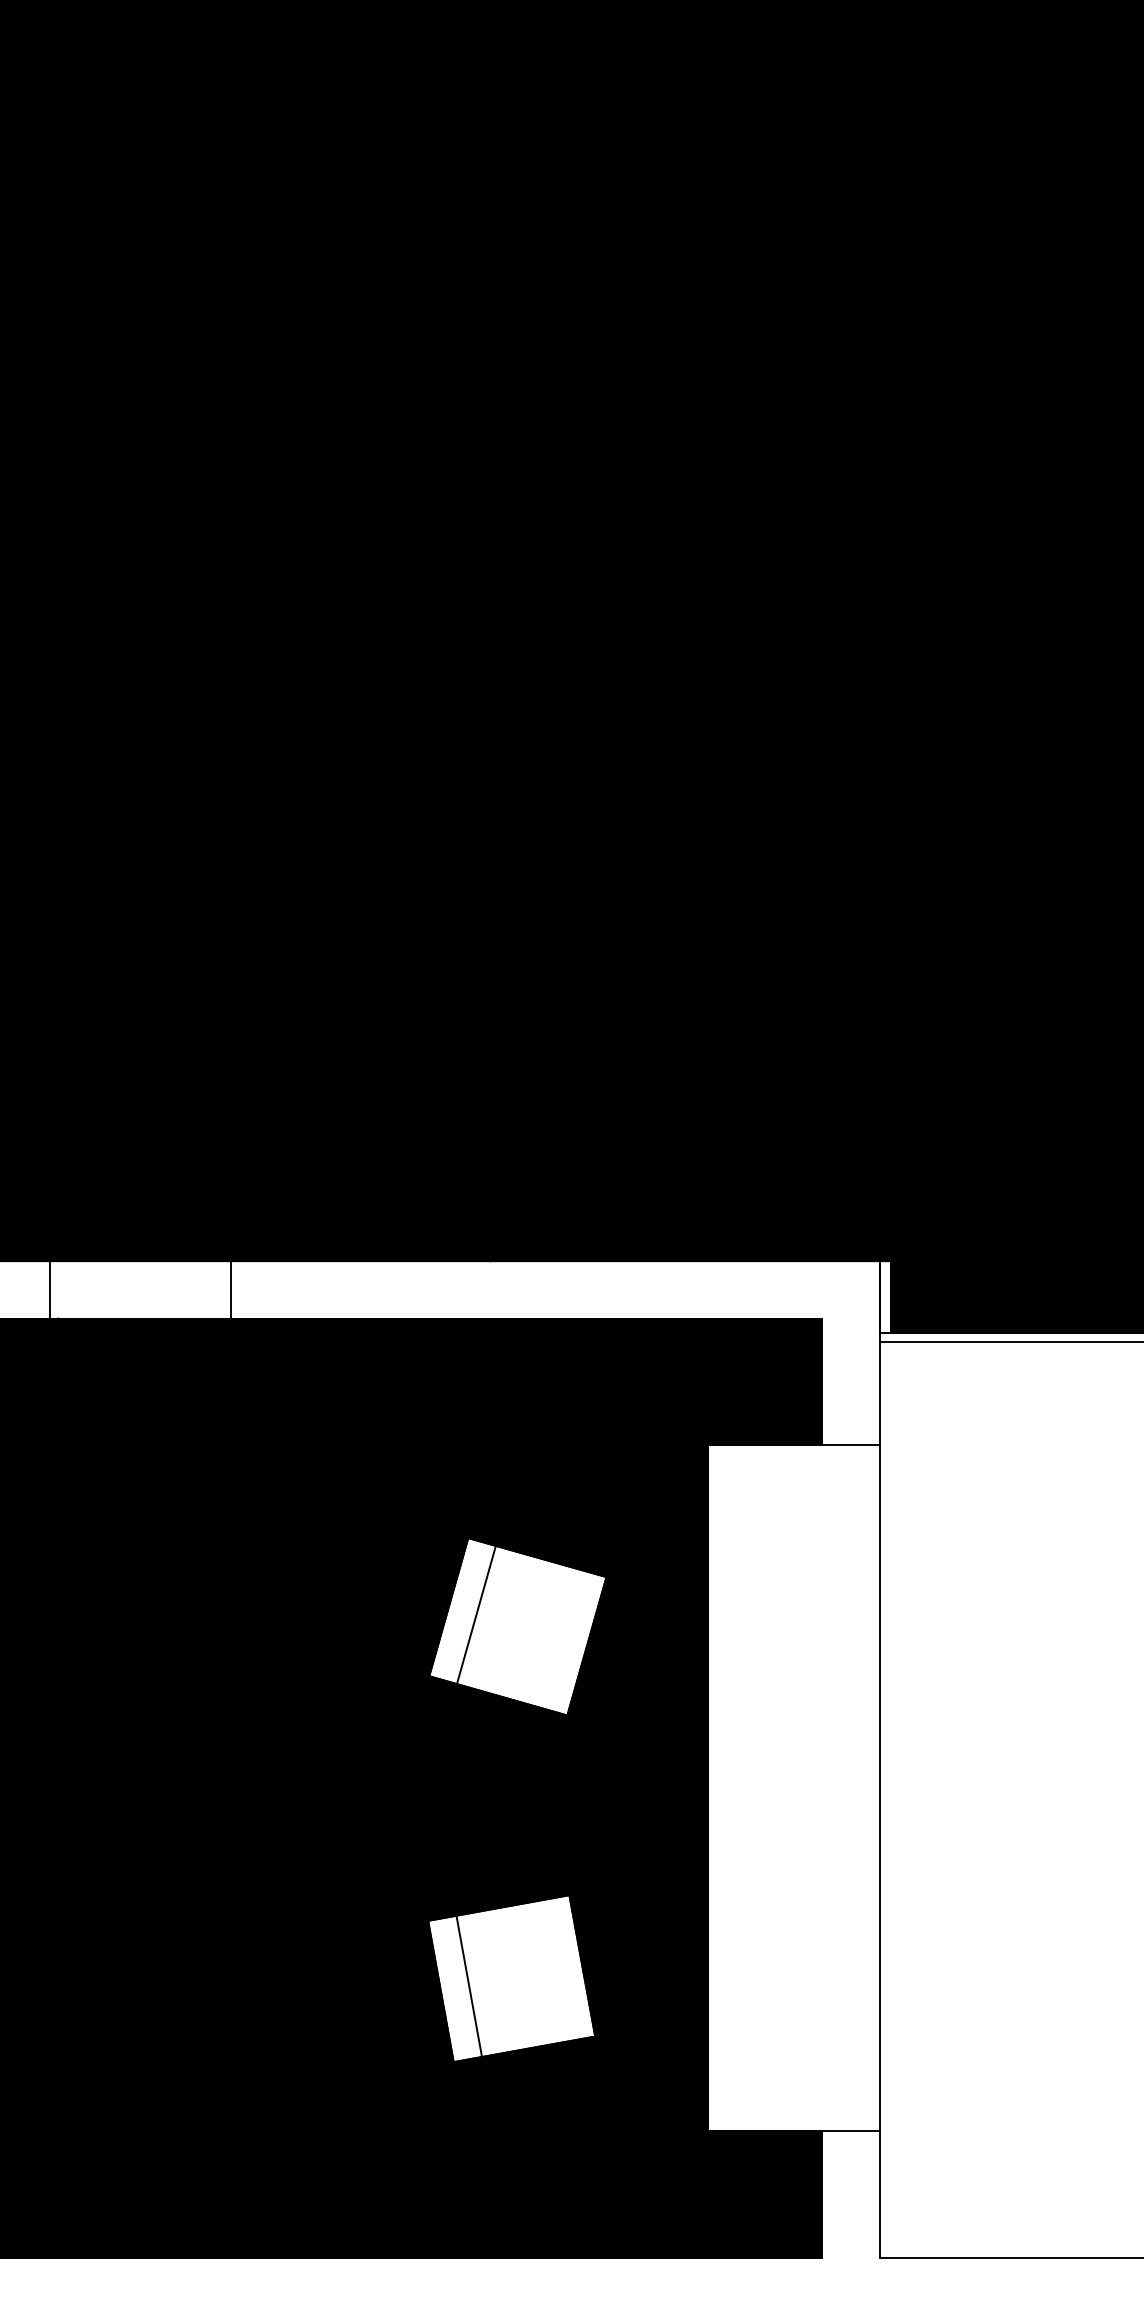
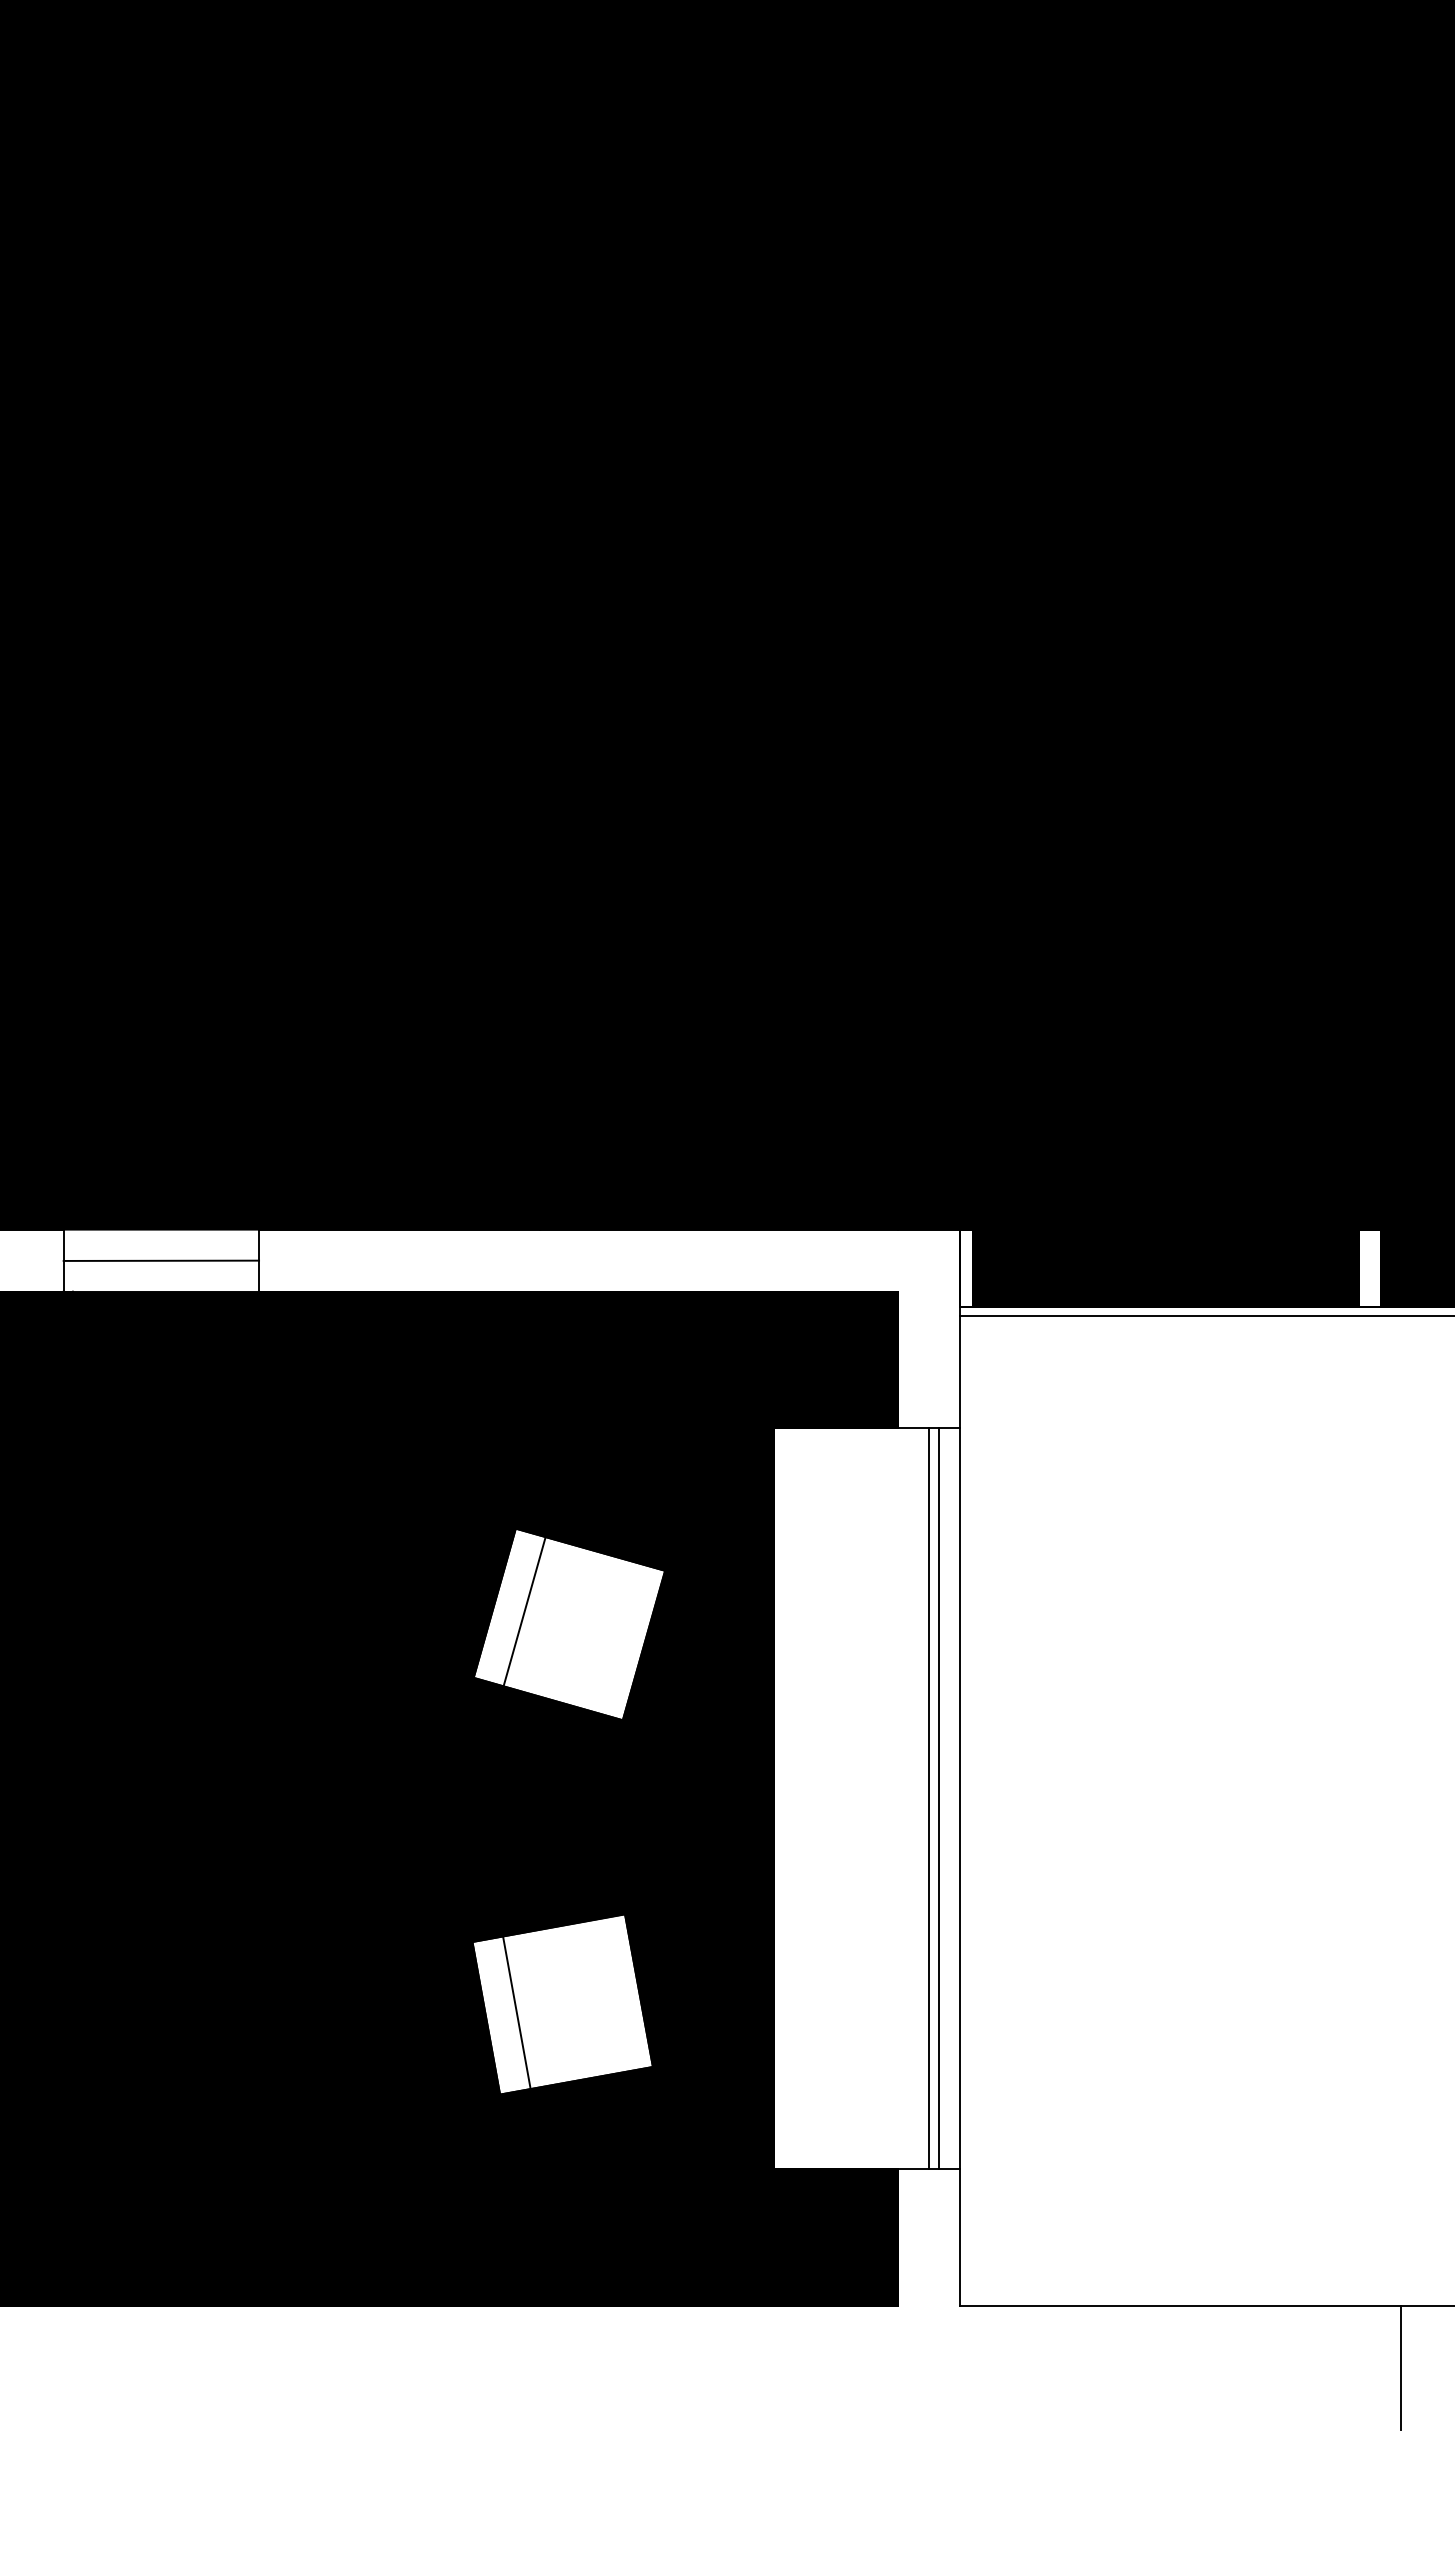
line: (140, 1289) -> (161, 1260), added
line: (851, 1787) -> (929, 1798), added
line: (859, 1787) -> (938, 1798), added

